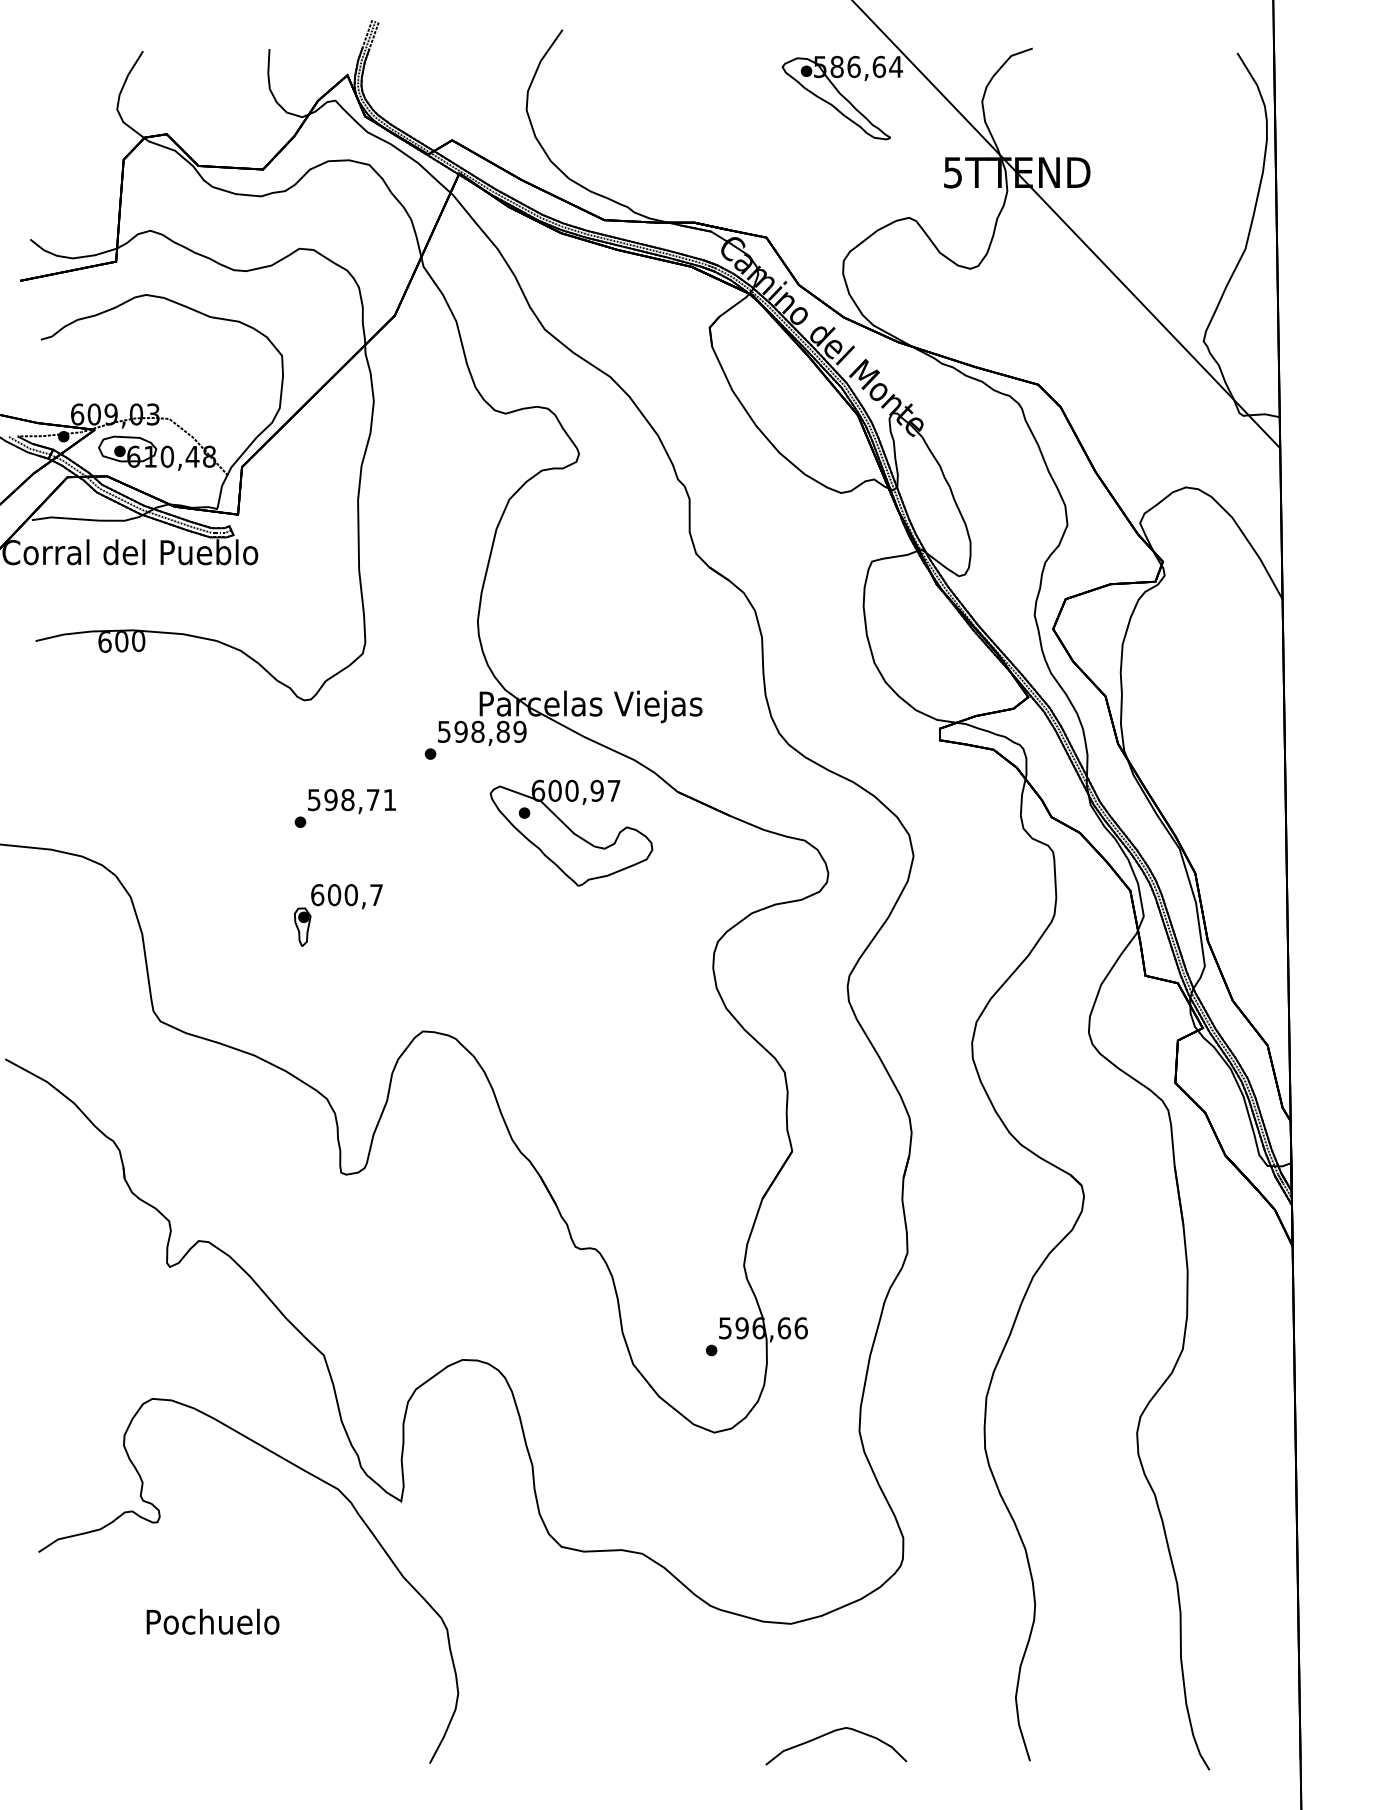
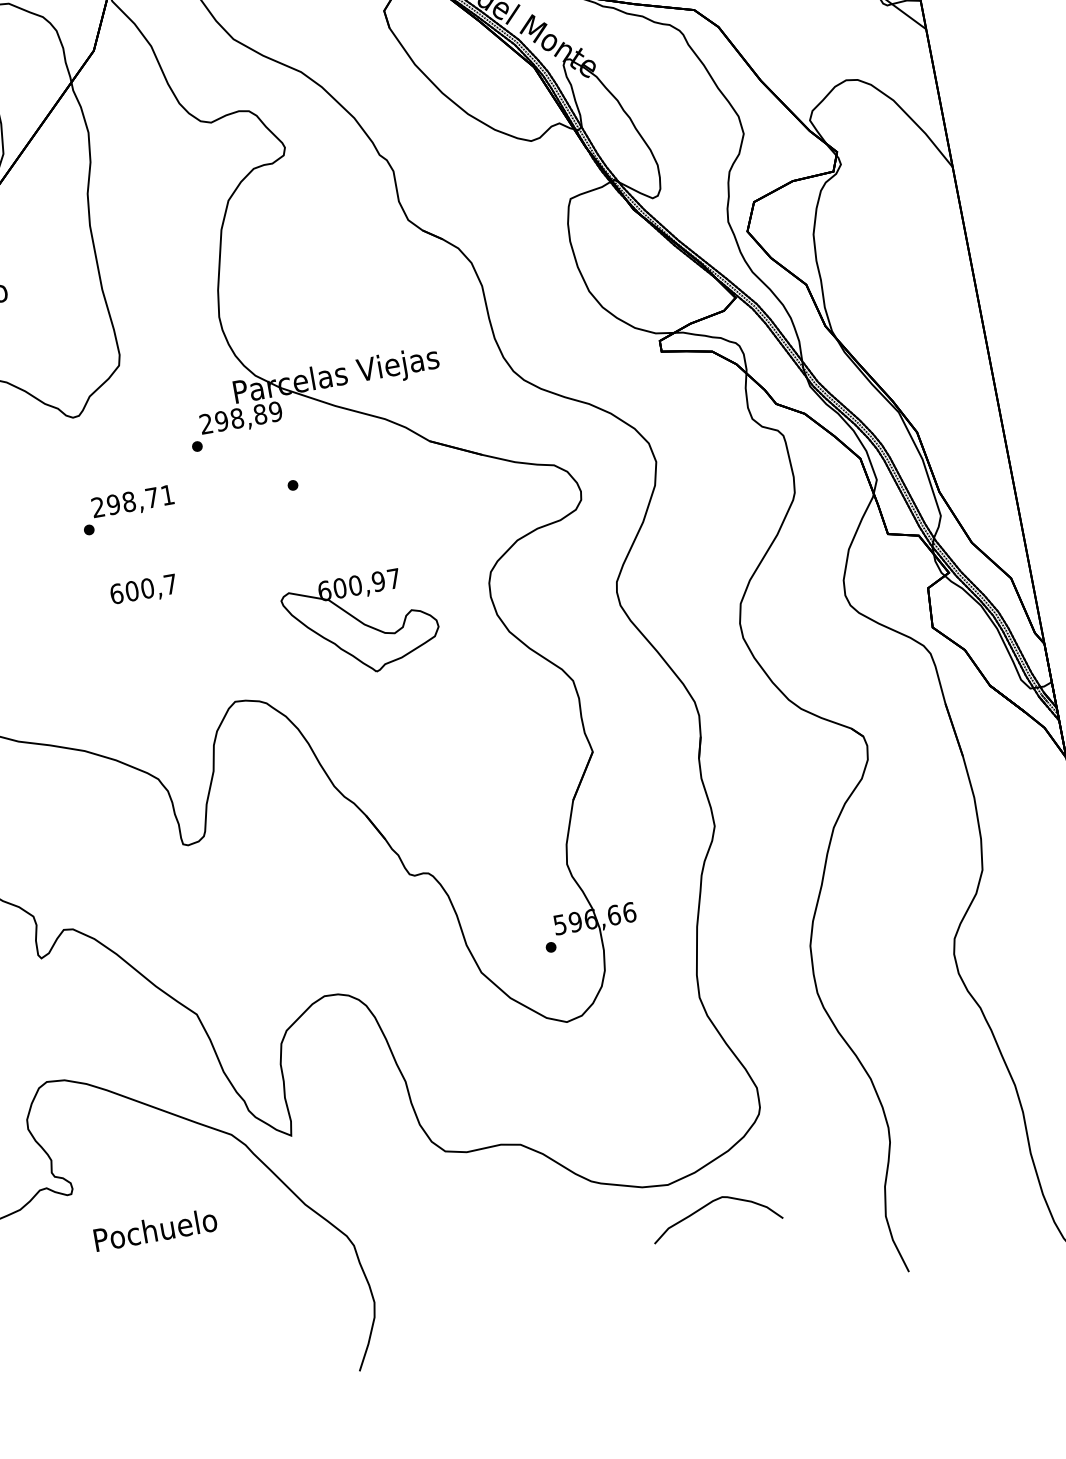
text: (443, 731) -> (205, 423), 598,89 -> 298,89
text: (313, 800) -> (97, 507), 598,71 -> 298,71
part: (571, 832) -> (361, 623), moved
part: (302, 926) -> (107, 625), removed
text: (212, 1621) -> (155, 1229), moved
curve: (831, 1733) -> (709, 1204), moved

